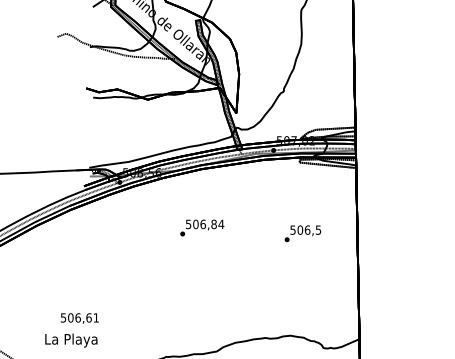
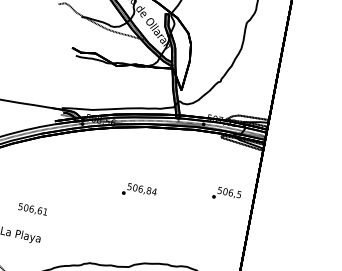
text: (202, 227) -> (139, 191), moved
text: (302, 233) -> (226, 194), moved
text: (79, 318) -> (32, 209), moved

